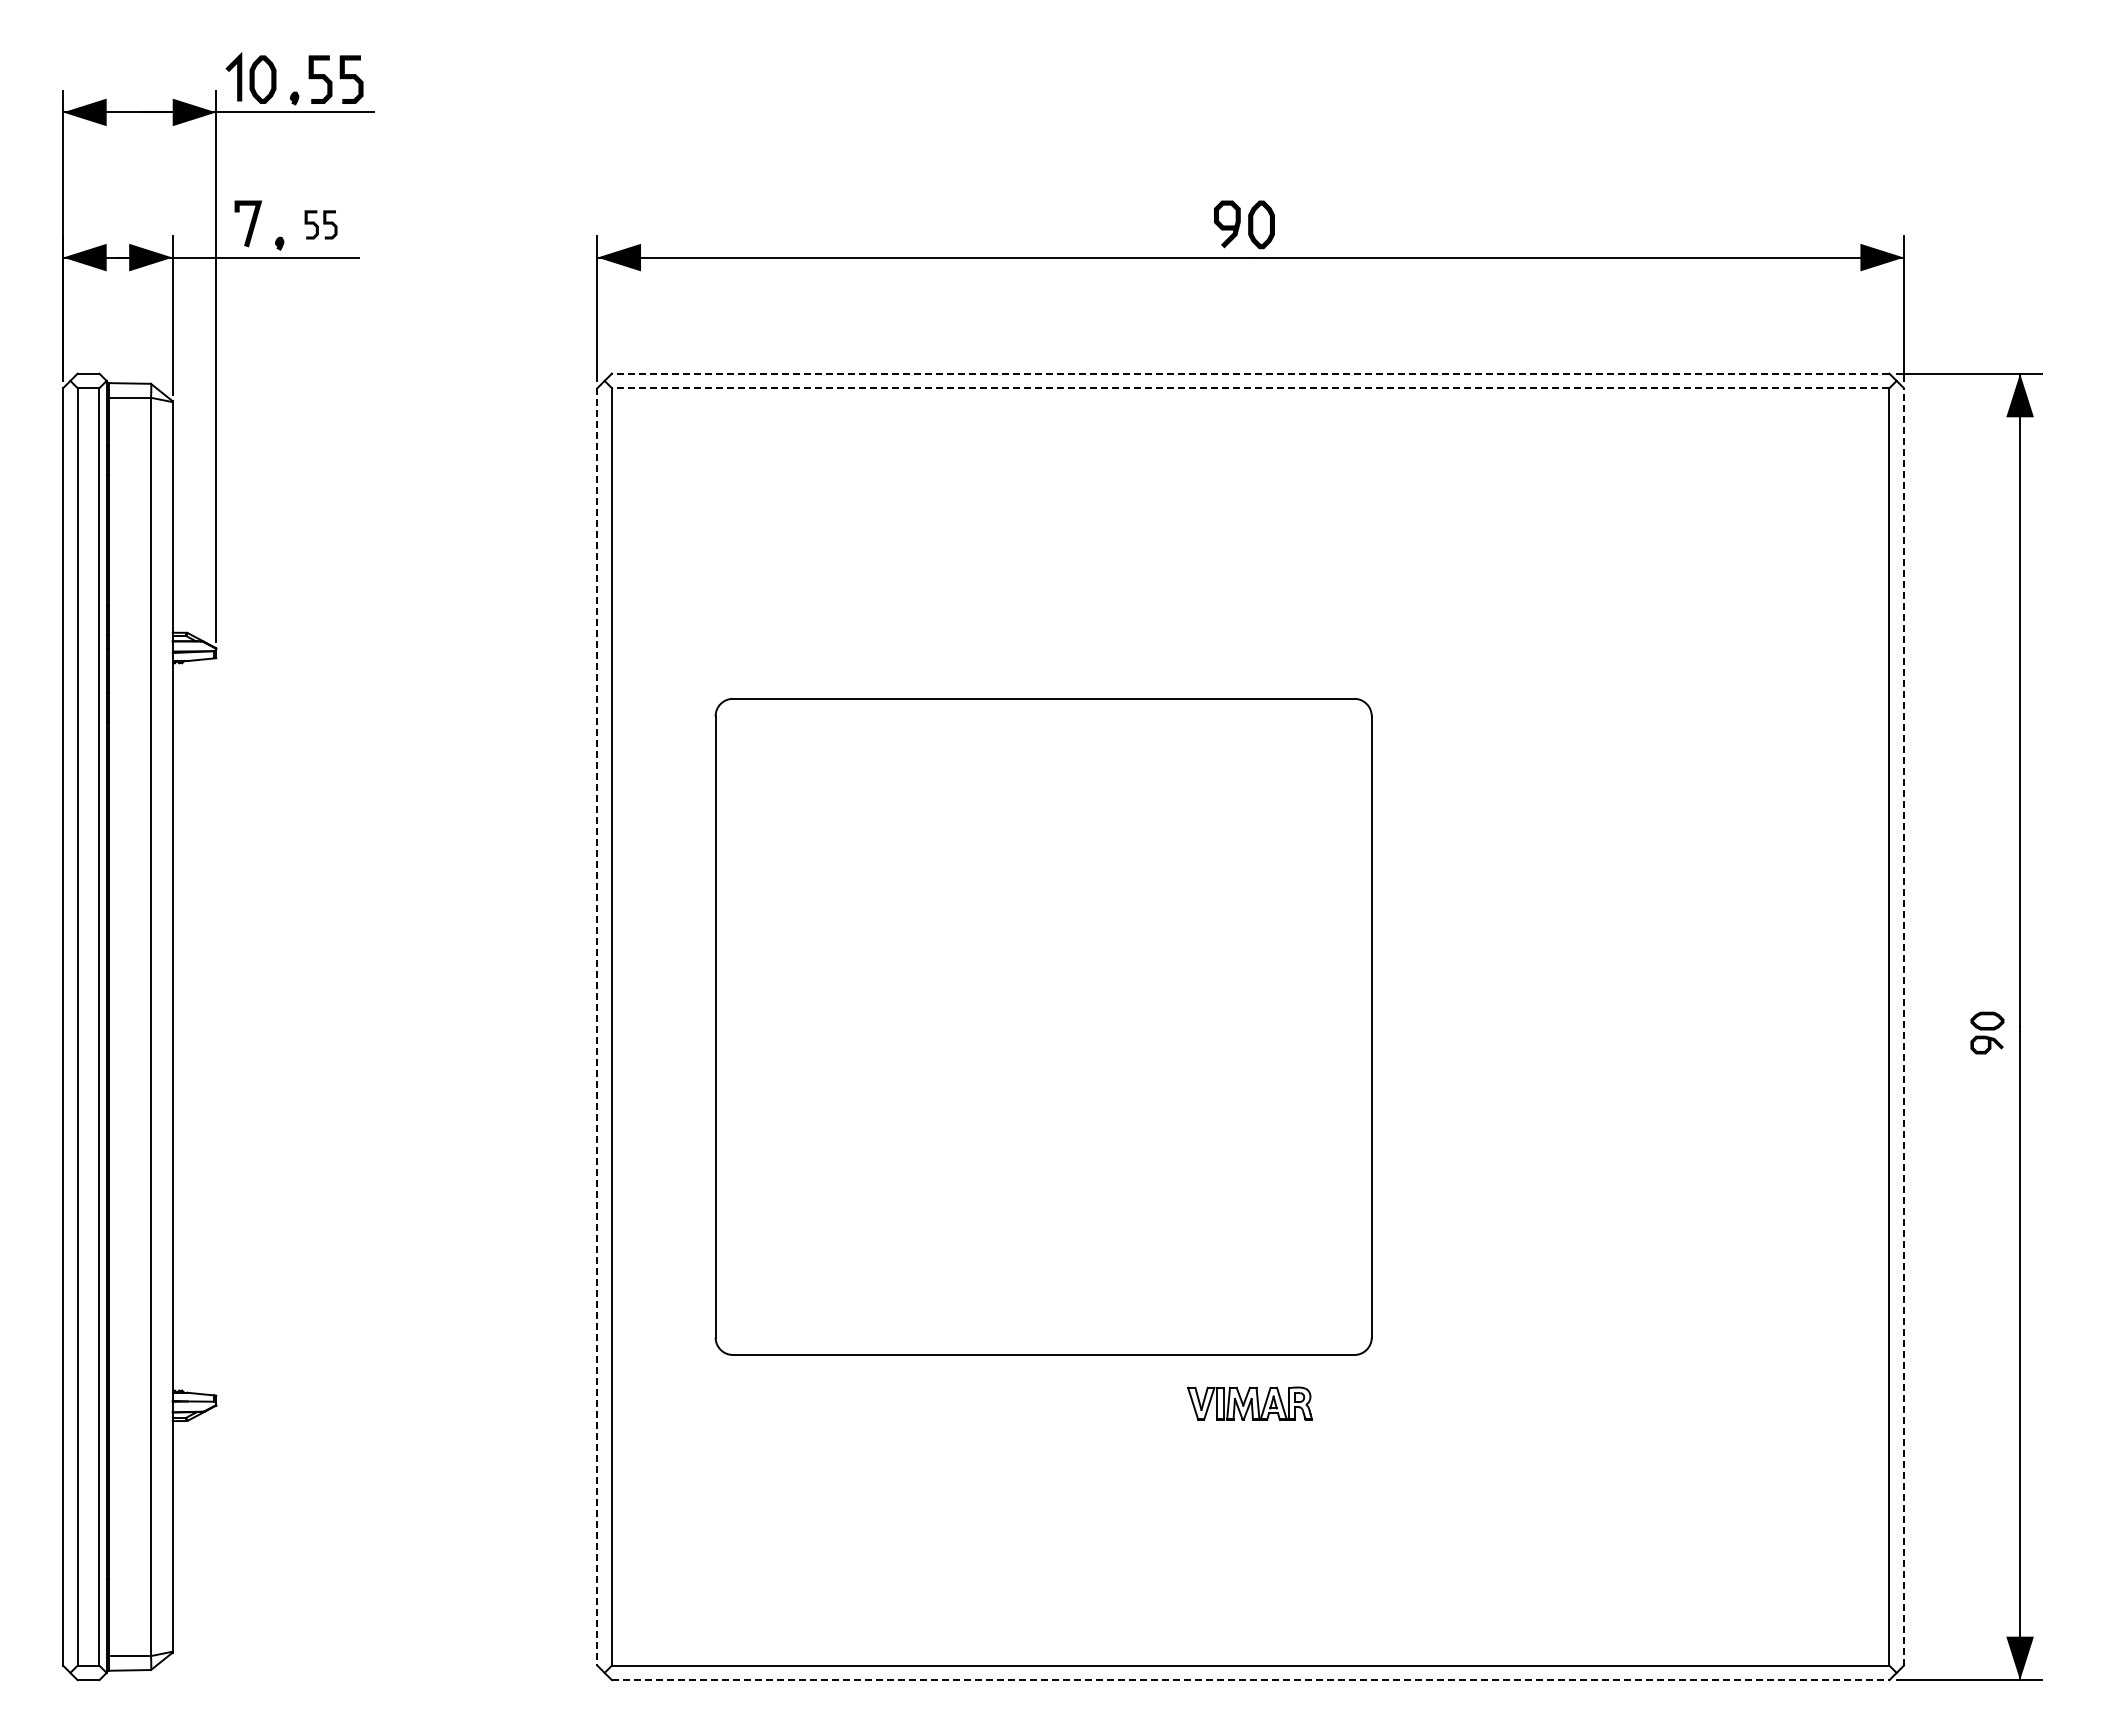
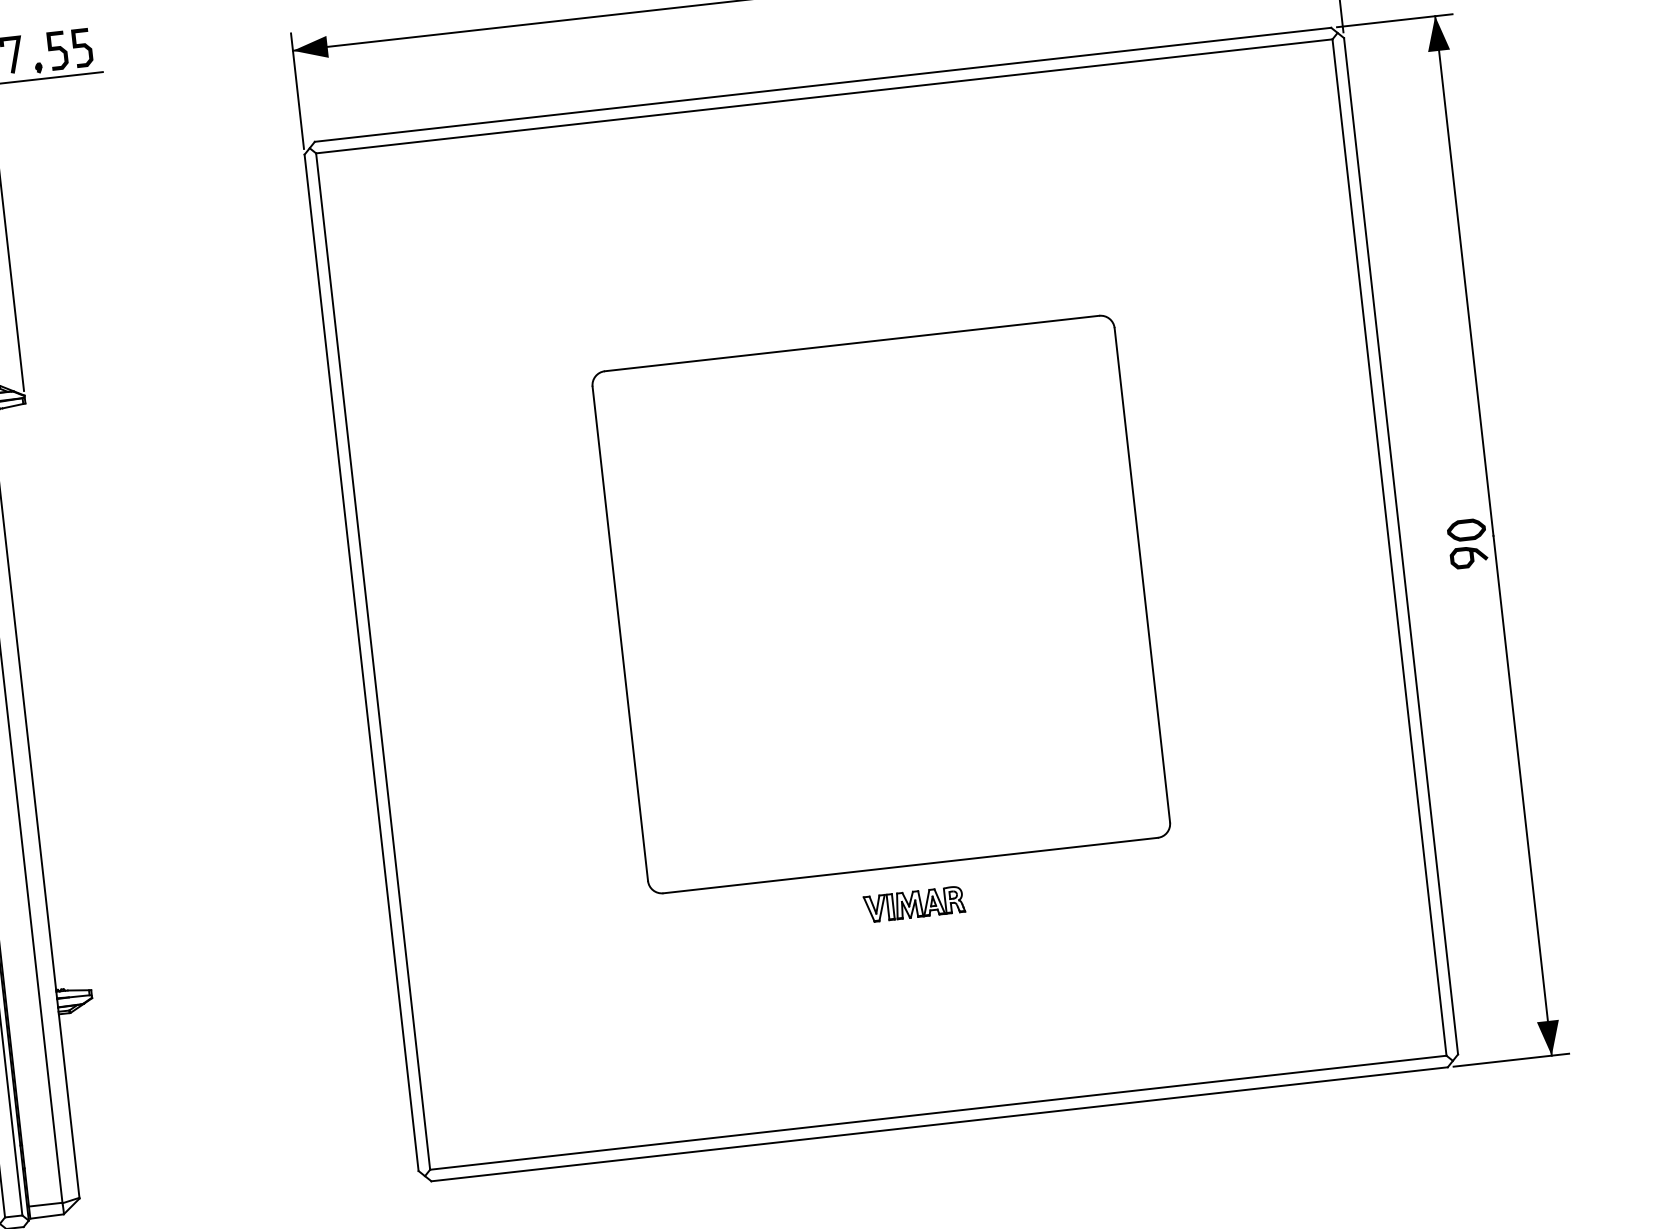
part: (320, 224) -> (69, 49), size x1.67
line: (1250, 373) -> (822, 84), dashed -> solid
line: (1250, 388) -> (824, 96), dashed -> solid
line: (597, 1026) -> (361, 662), dashed -> solid
part: (1043, 1026) -> (881, 604), moved
line: (1903, 1026) -> (1400, 545), dashed -> solid
part: (1987, 1032) -> (1468, 543), size x1.43
line: (1250, 1680) -> (939, 1124), dashed -> solid

